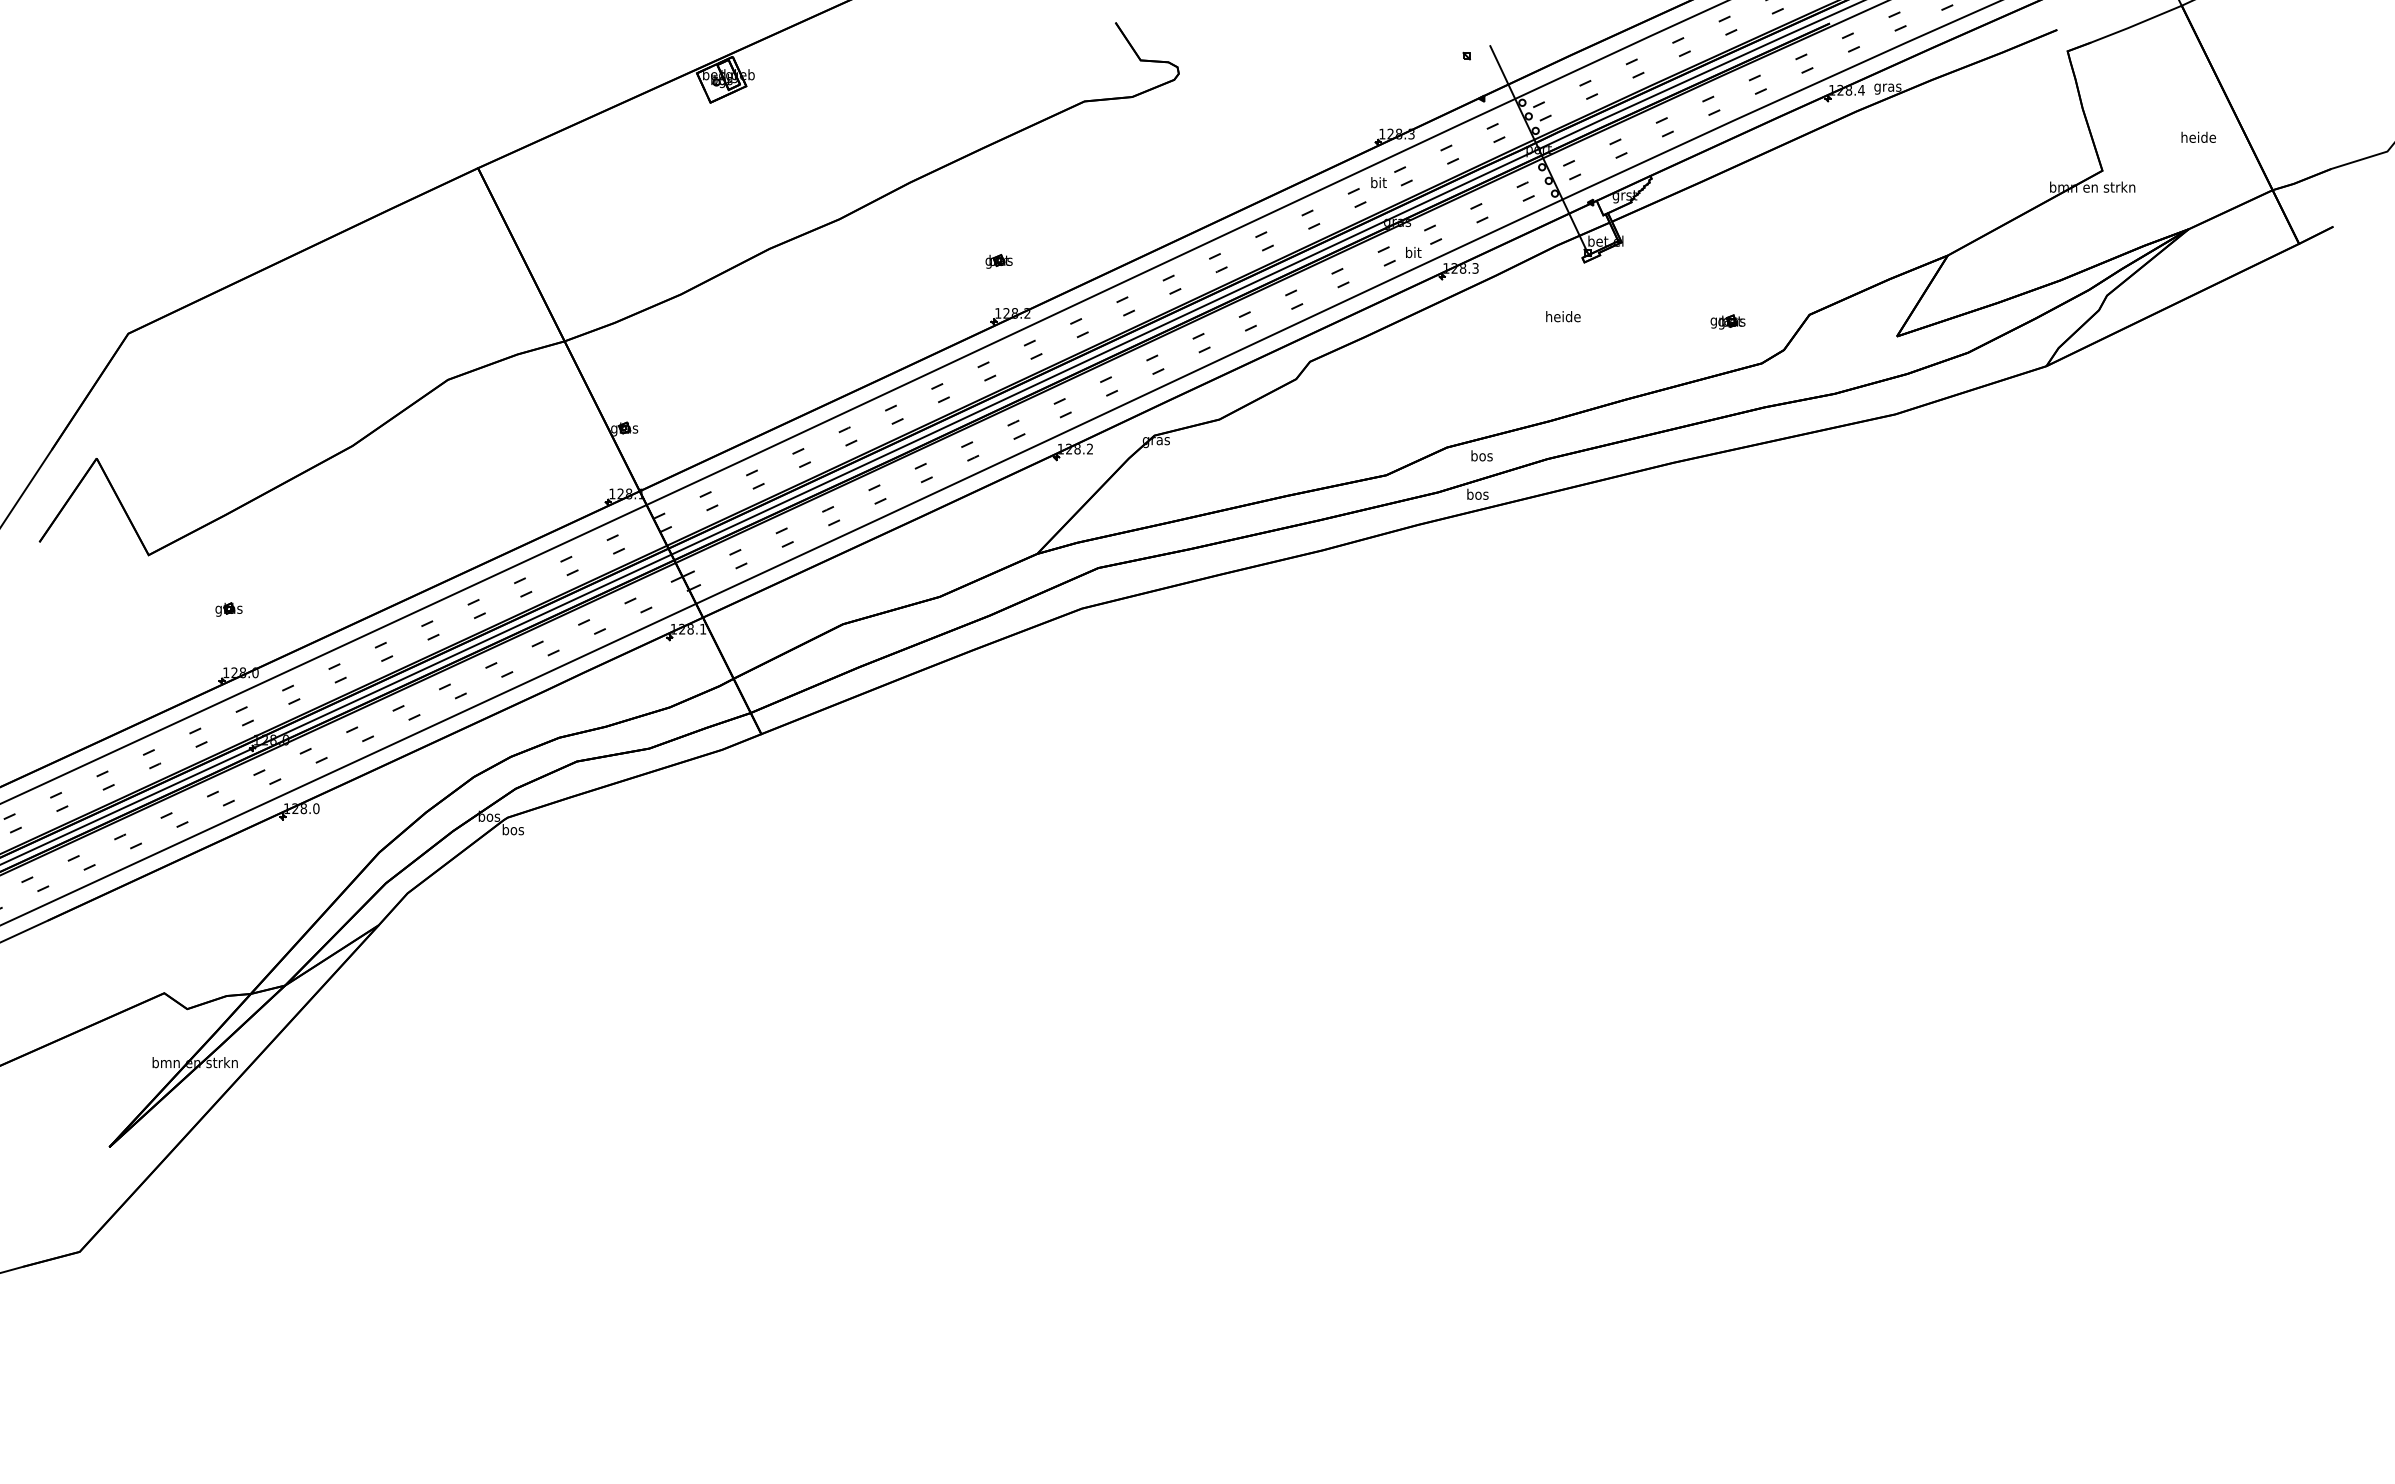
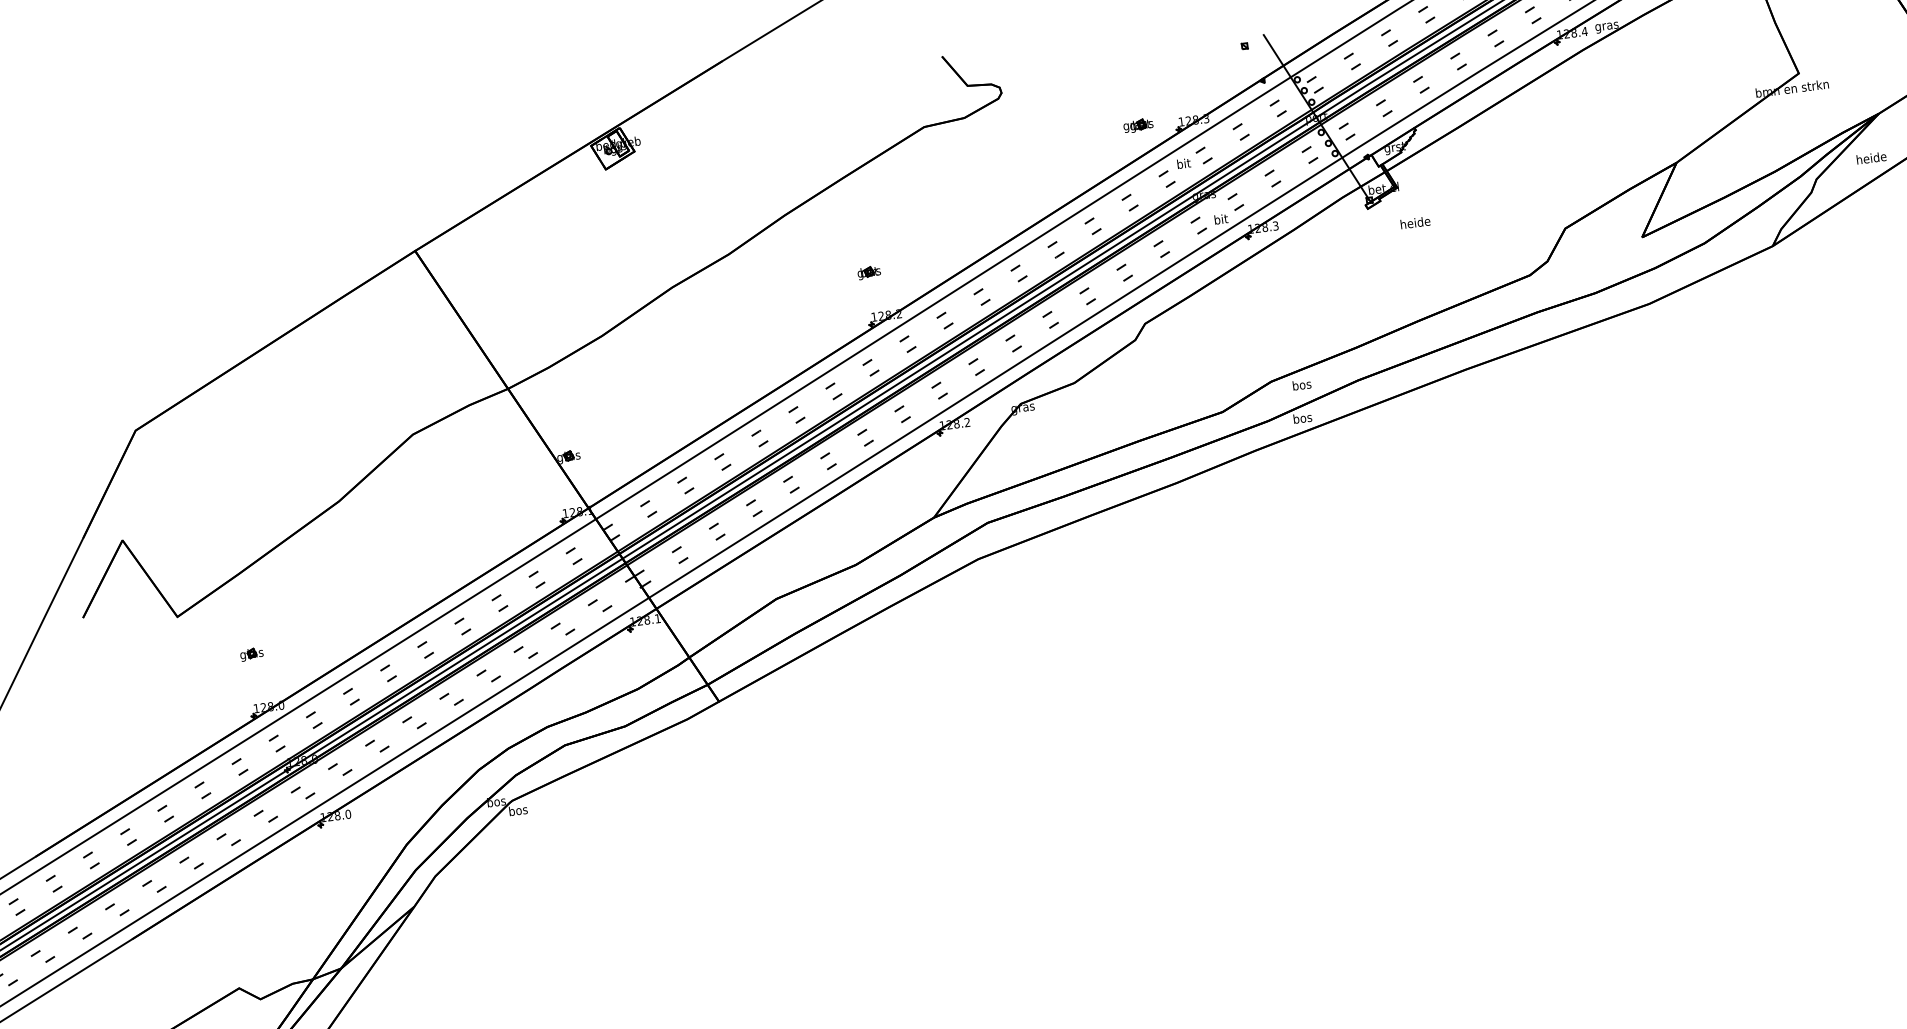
text: (2198, 136) -> (1871, 157), moved
text: (1563, 316) -> (1415, 222), moved
part: (1727, 321) -> (1137, 125), moved

